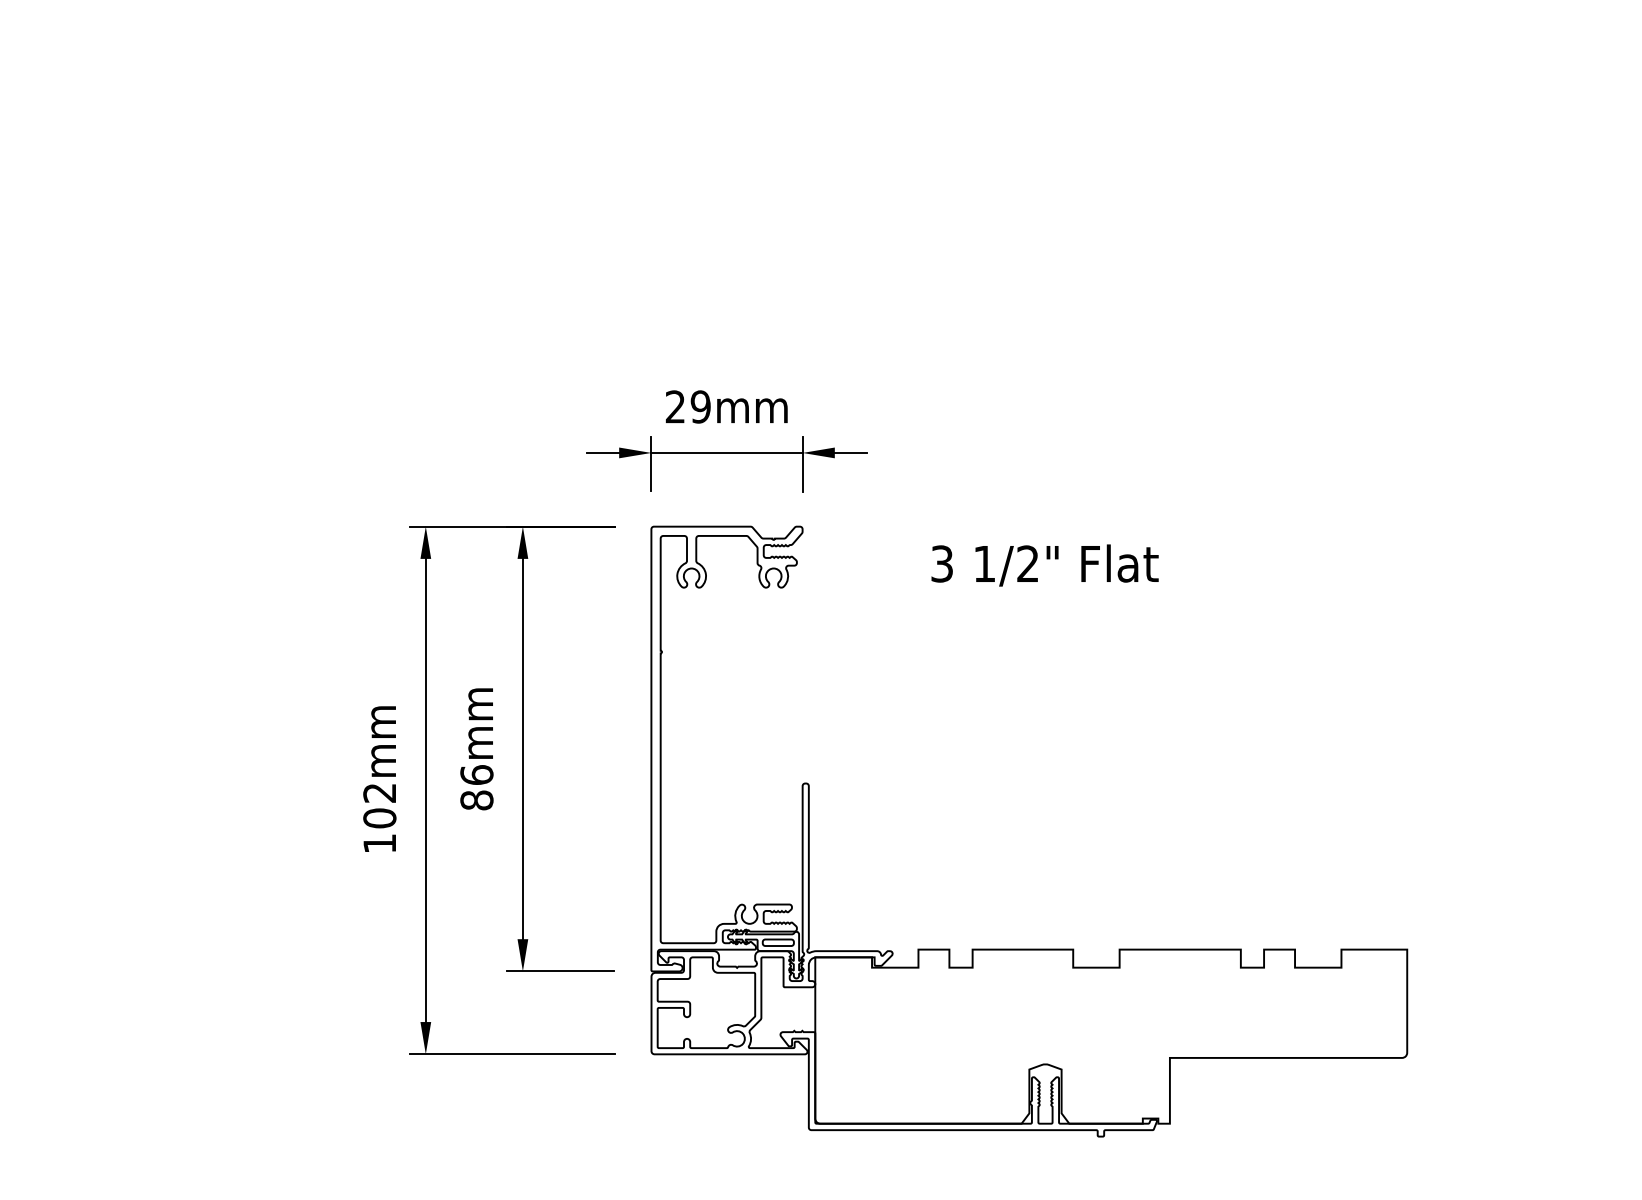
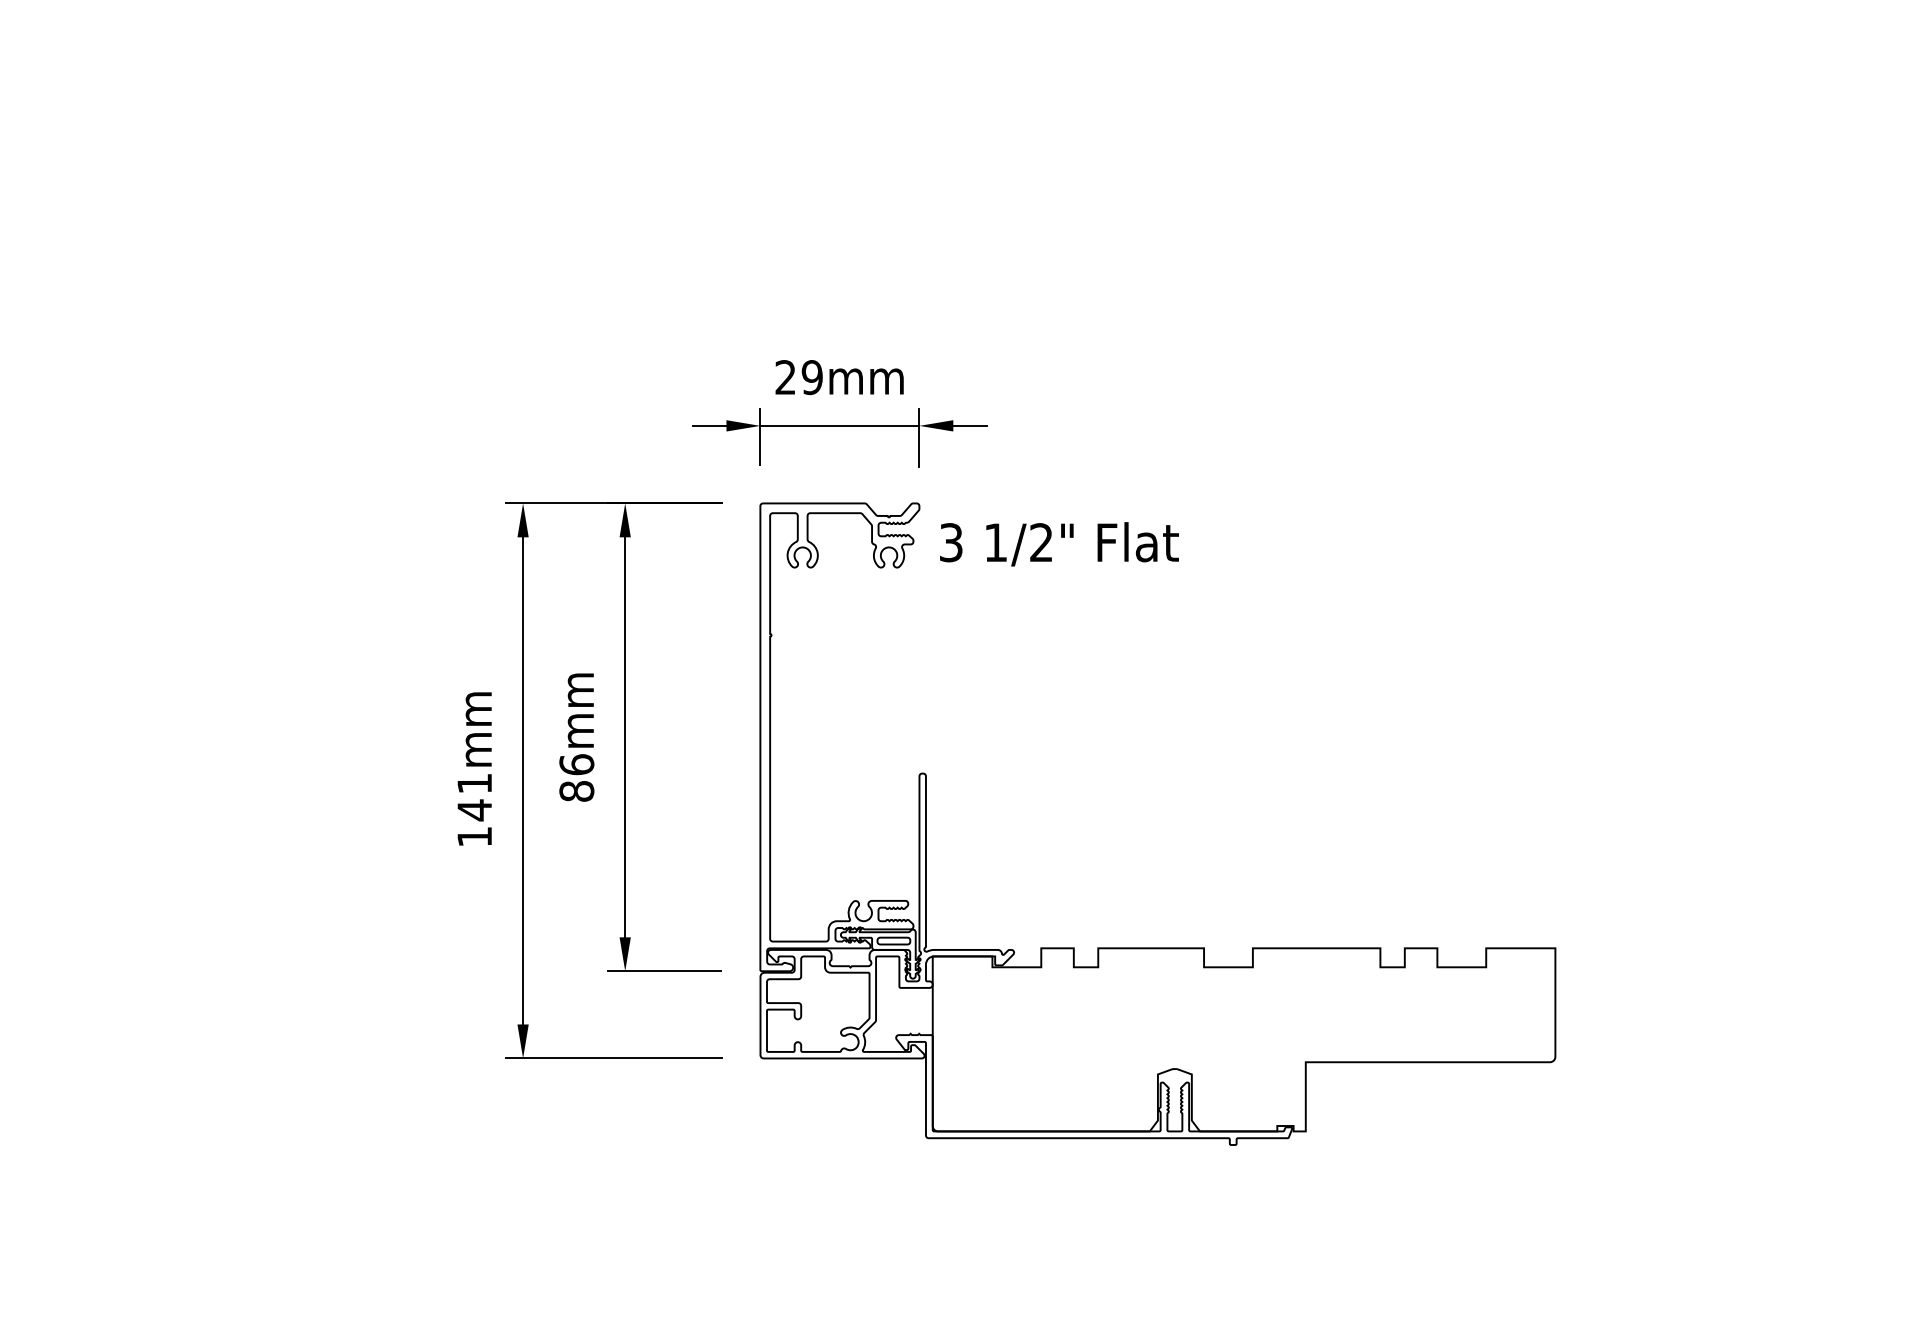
text: (1045, 565) -> (1059, 544), moved
text: (379, 806) -> (474, 797), 102mm -> 141mm

